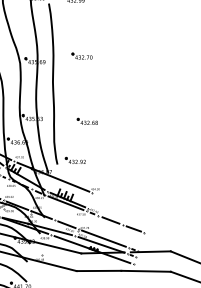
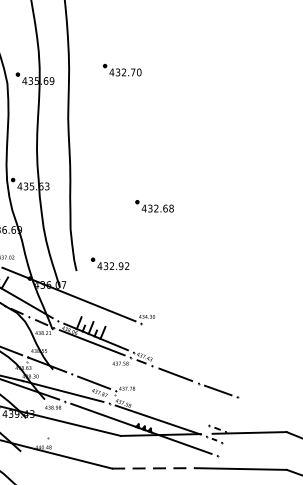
part: (86, 120) -> (152, 204), moved
line: (103, 238) -> (161, 408), removed
line: (99, 270) -> (154, 467), solid -> dashed

